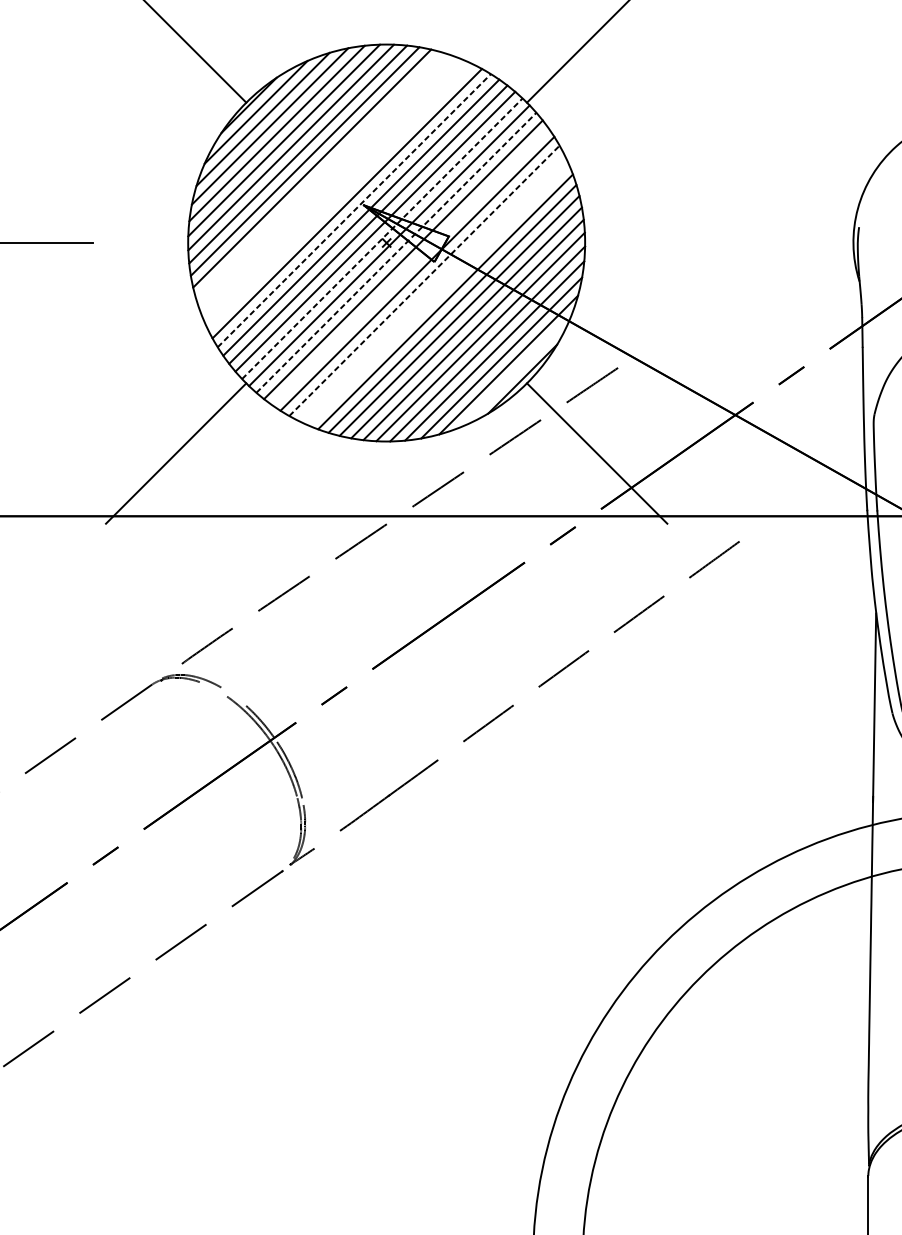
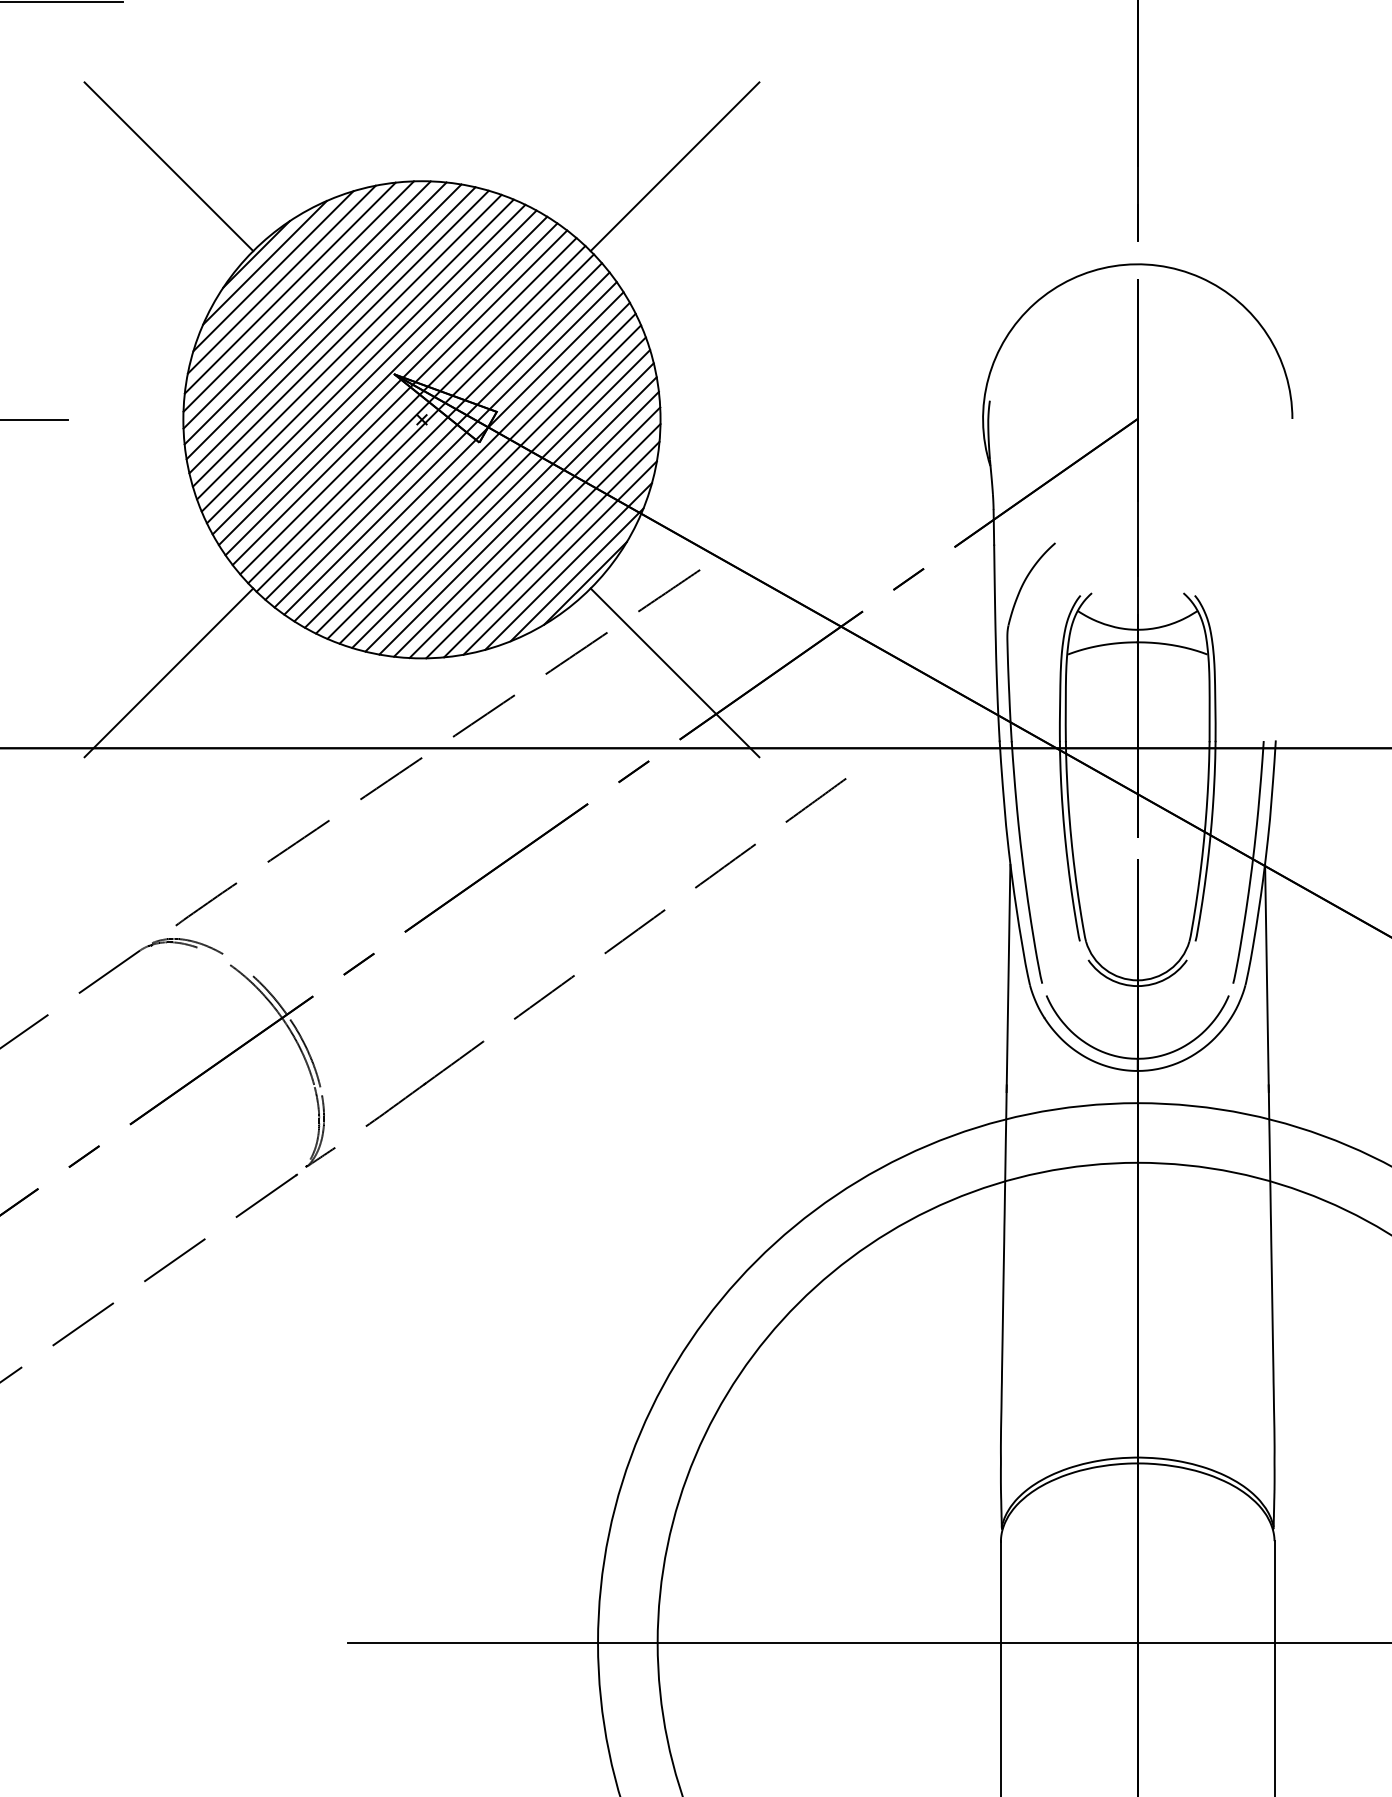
line: (318, 175) -> (340, 338), added
line: (326, 182) -> (349, 346), added
line: (333, 189) -> (357, 355), added
line: (340, 196) -> (366, 363), added
line: (354, 210) -> (383, 380), dashed -> solid
line: (382, 238) -> (417, 414), dashed -> solid
line: (396, 252) -> (433, 431), dashed -> solid
line: (410, 266) -> (450, 448), added
line: (424, 281) -> (467, 465), dashed -> solid
line: (431, 287) -> (475, 473), added
line: (438, 294) -> (484, 481), added
line: (515, 371) -> (576, 574), added

